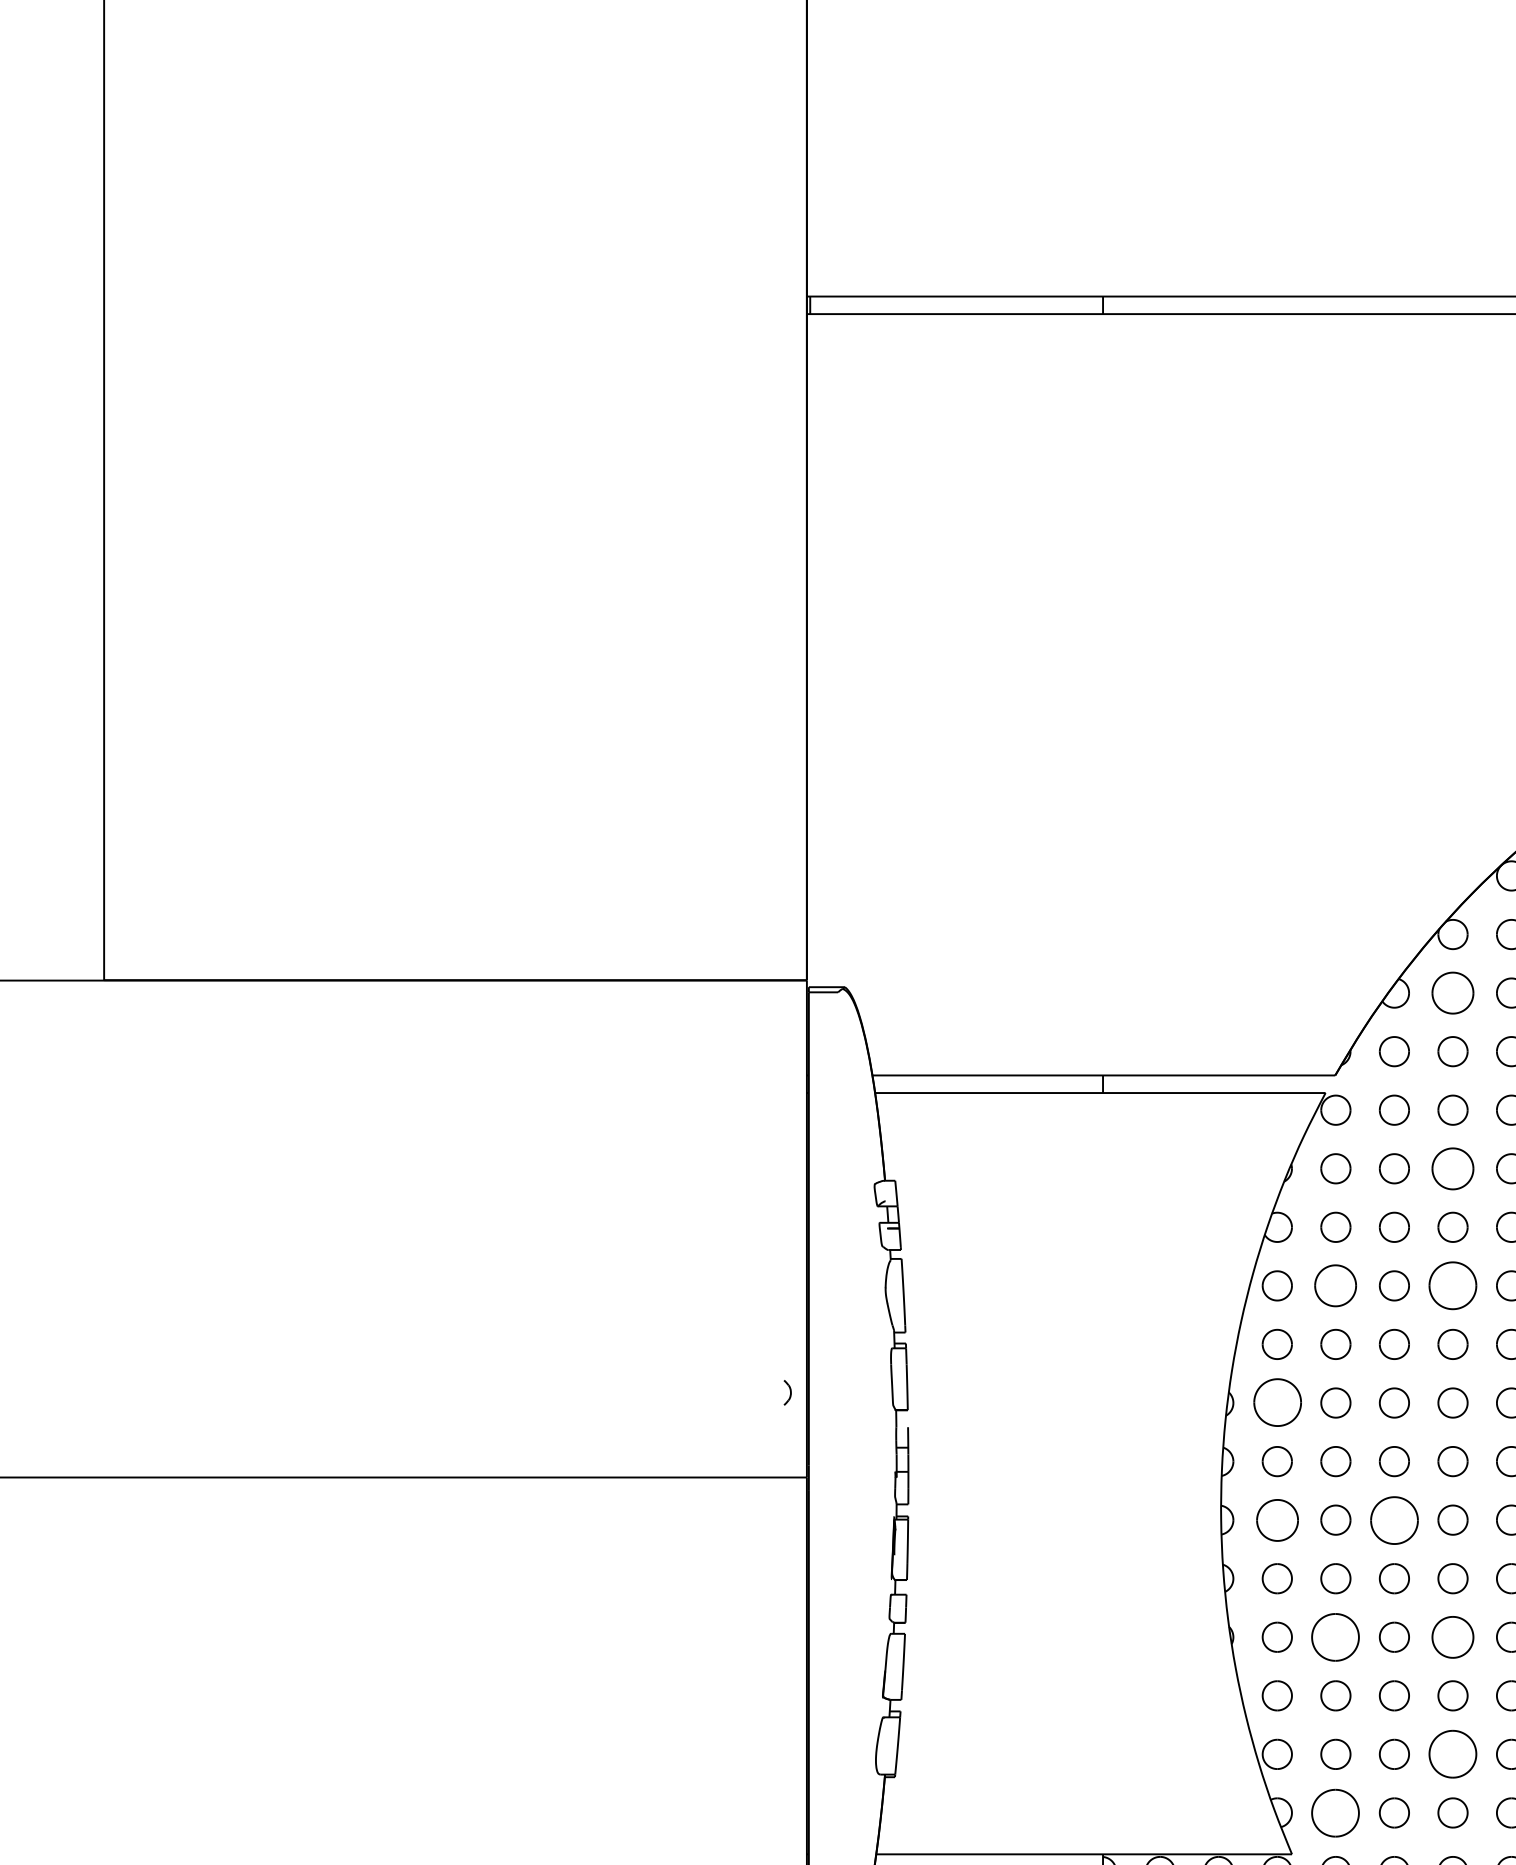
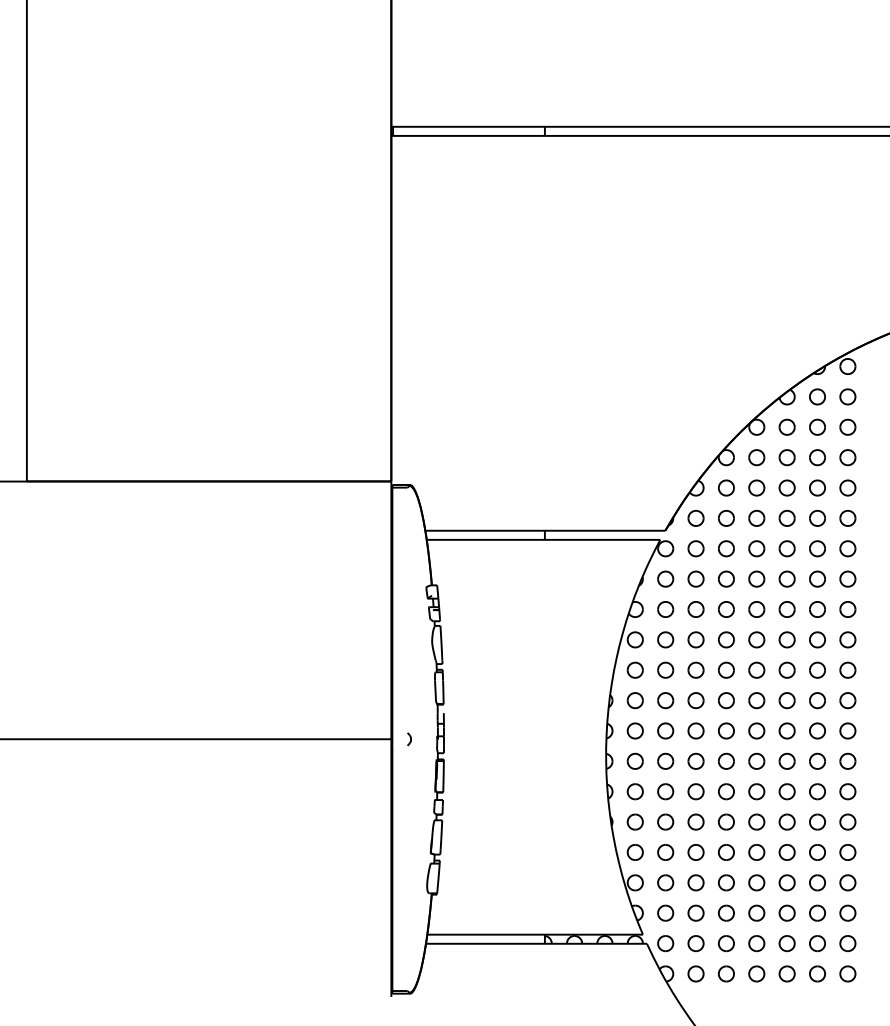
part: (1453, 992) -> (726, 487), size x0.71
part: (1453, 1167) -> (726, 578), size x0.71
part: (1335, 1285) -> (665, 639), size x0.71
part: (1453, 1285) -> (726, 639), size x0.62
part: (787, 1393) -> (409, 739), moved
part: (1275, 1402) -> (634, 700), size x0.62
part: (1275, 1518) -> (634, 760), size x0.71
part: (1393, 1518) -> (695, 760), size x0.62
part: (1335, 1636) -> (665, 821), size x0.62
part: (1453, 1636) -> (726, 821), size x0.71
part: (1453, 1753) -> (726, 882), size x0.62
part: (1335, 1811) -> (665, 912), size x0.62

